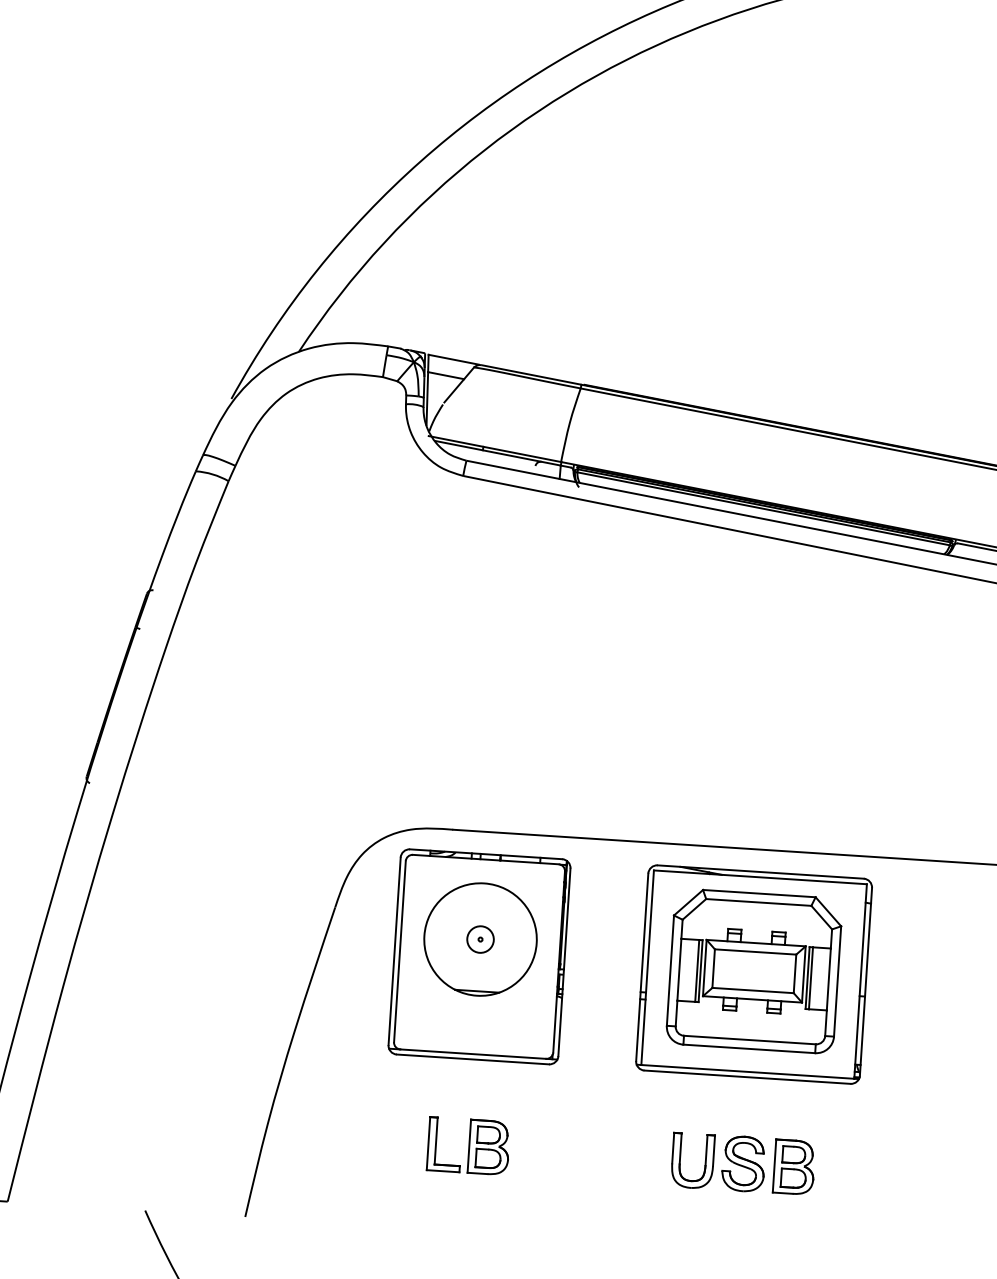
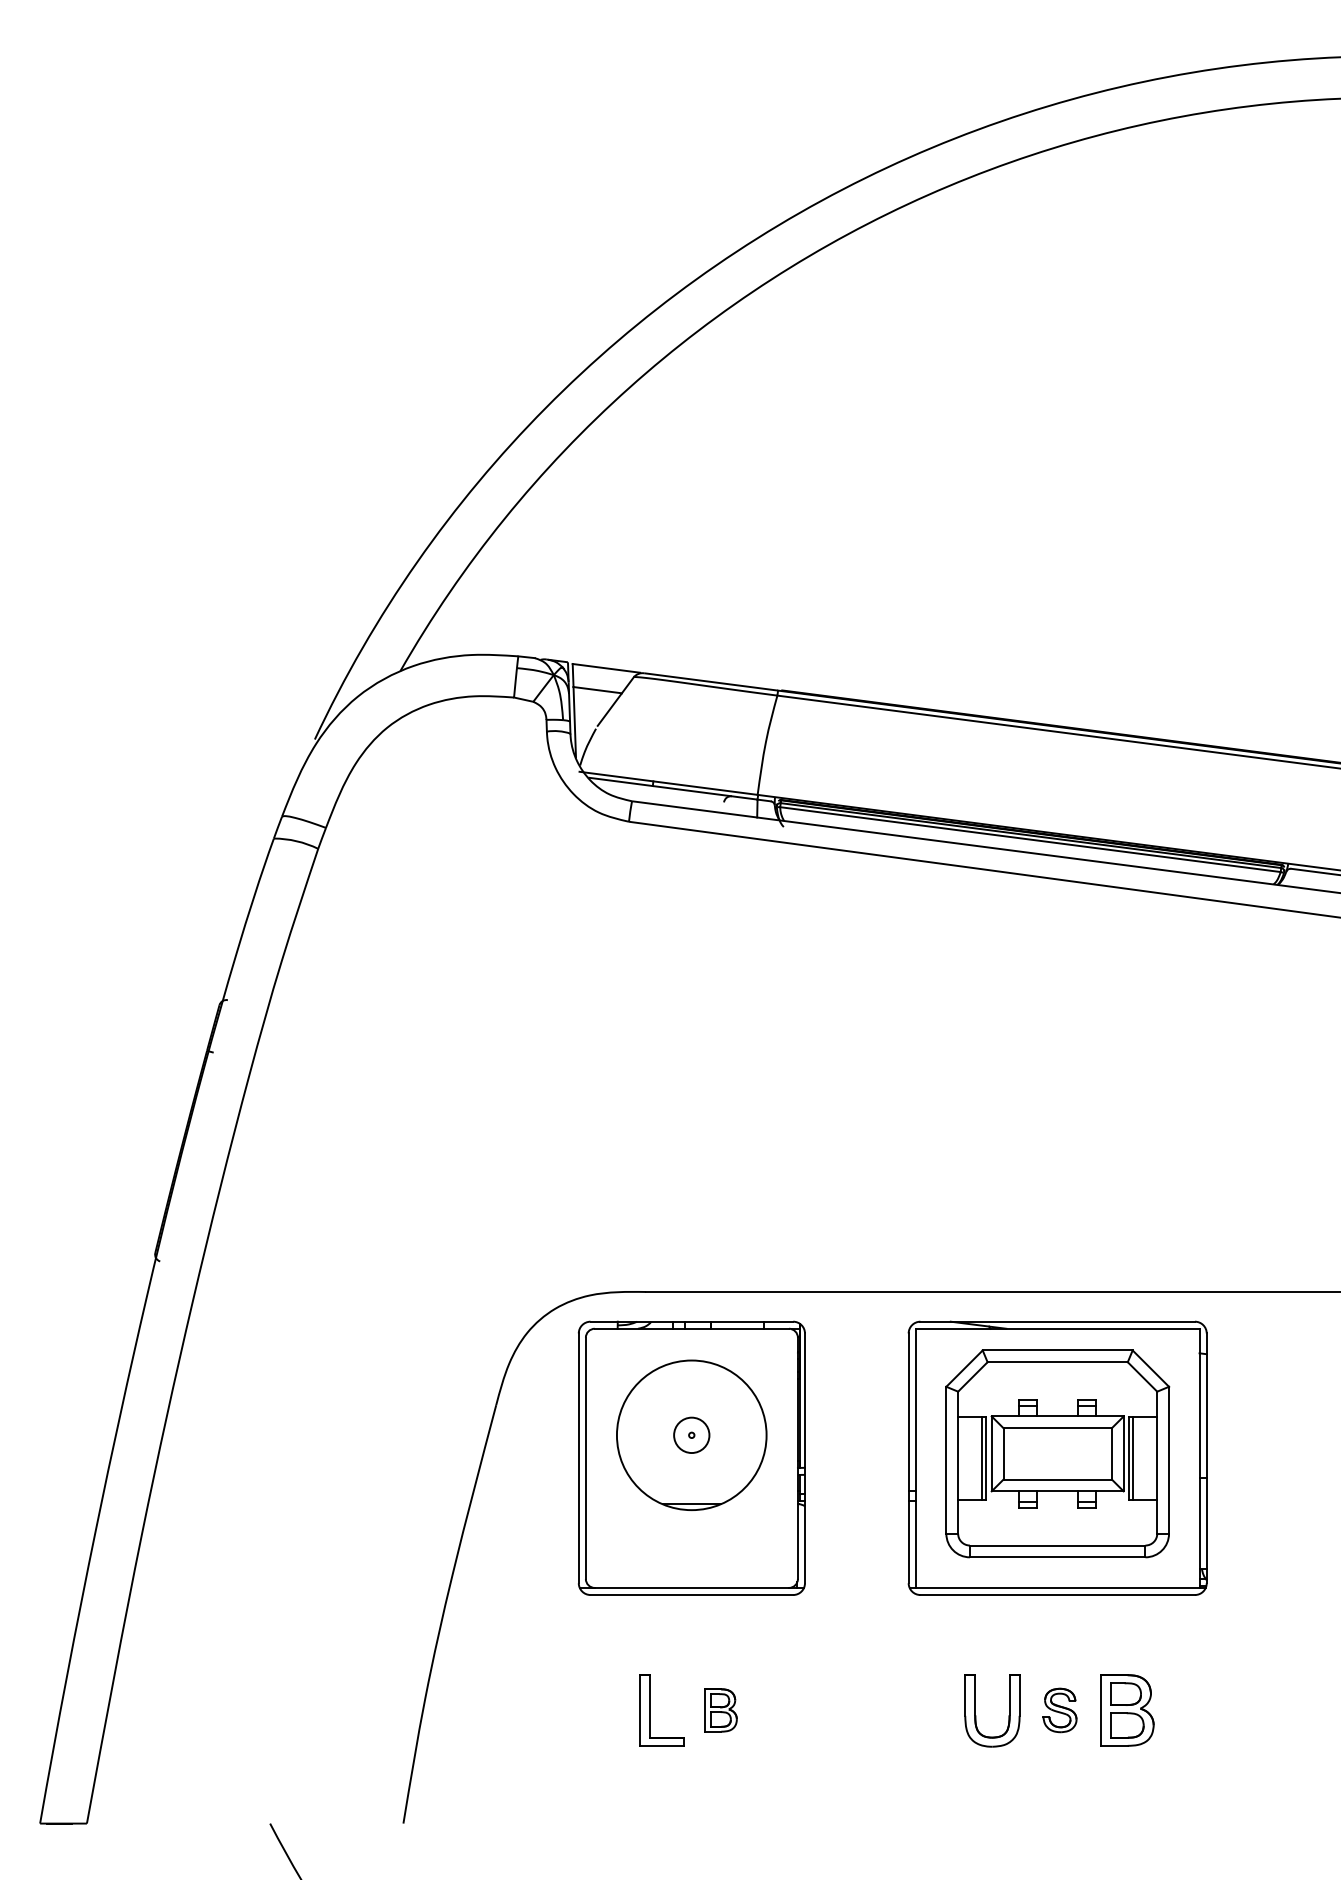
part: (489, 1147) -> (721, 1710), size x0.6
part: (743, 1163) -> (1059, 1710), size x0.6

